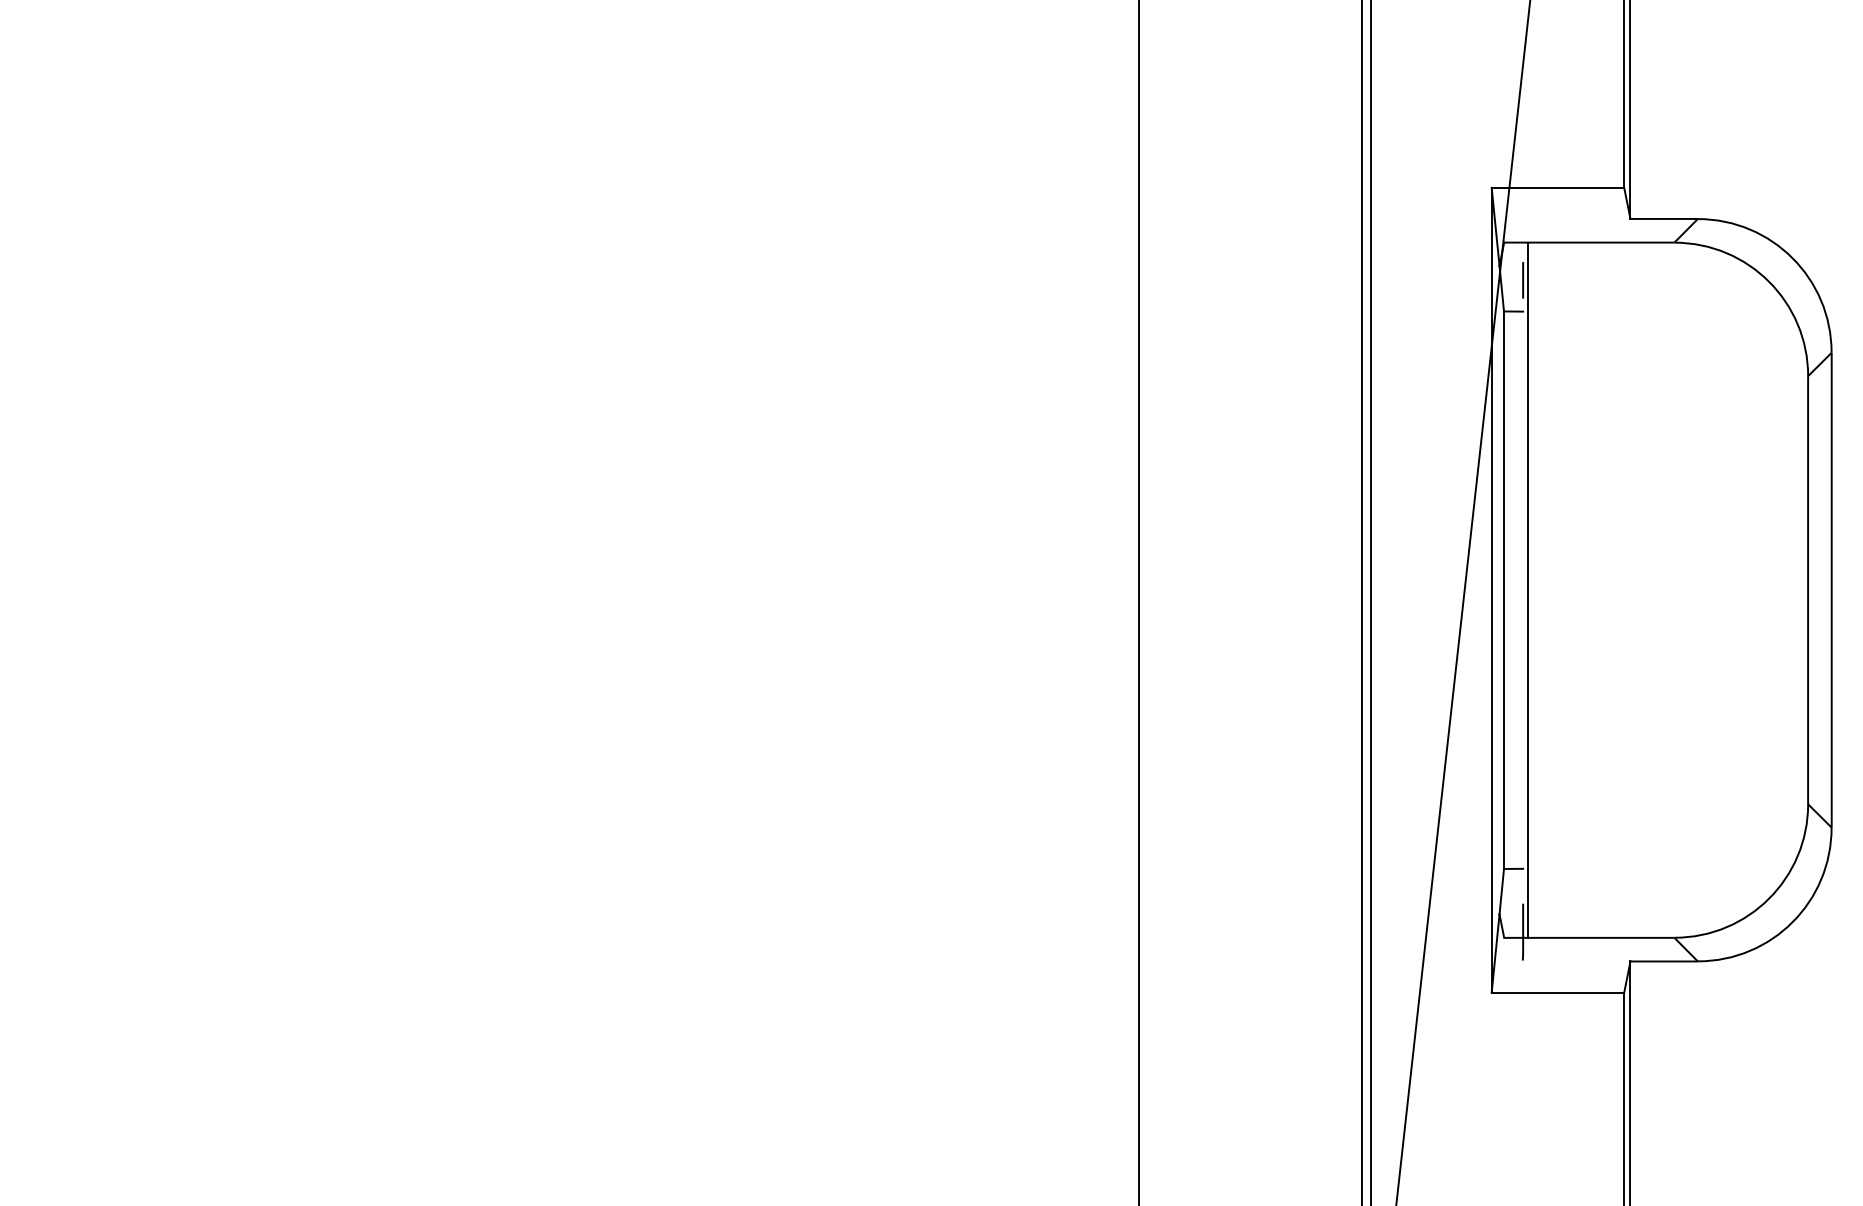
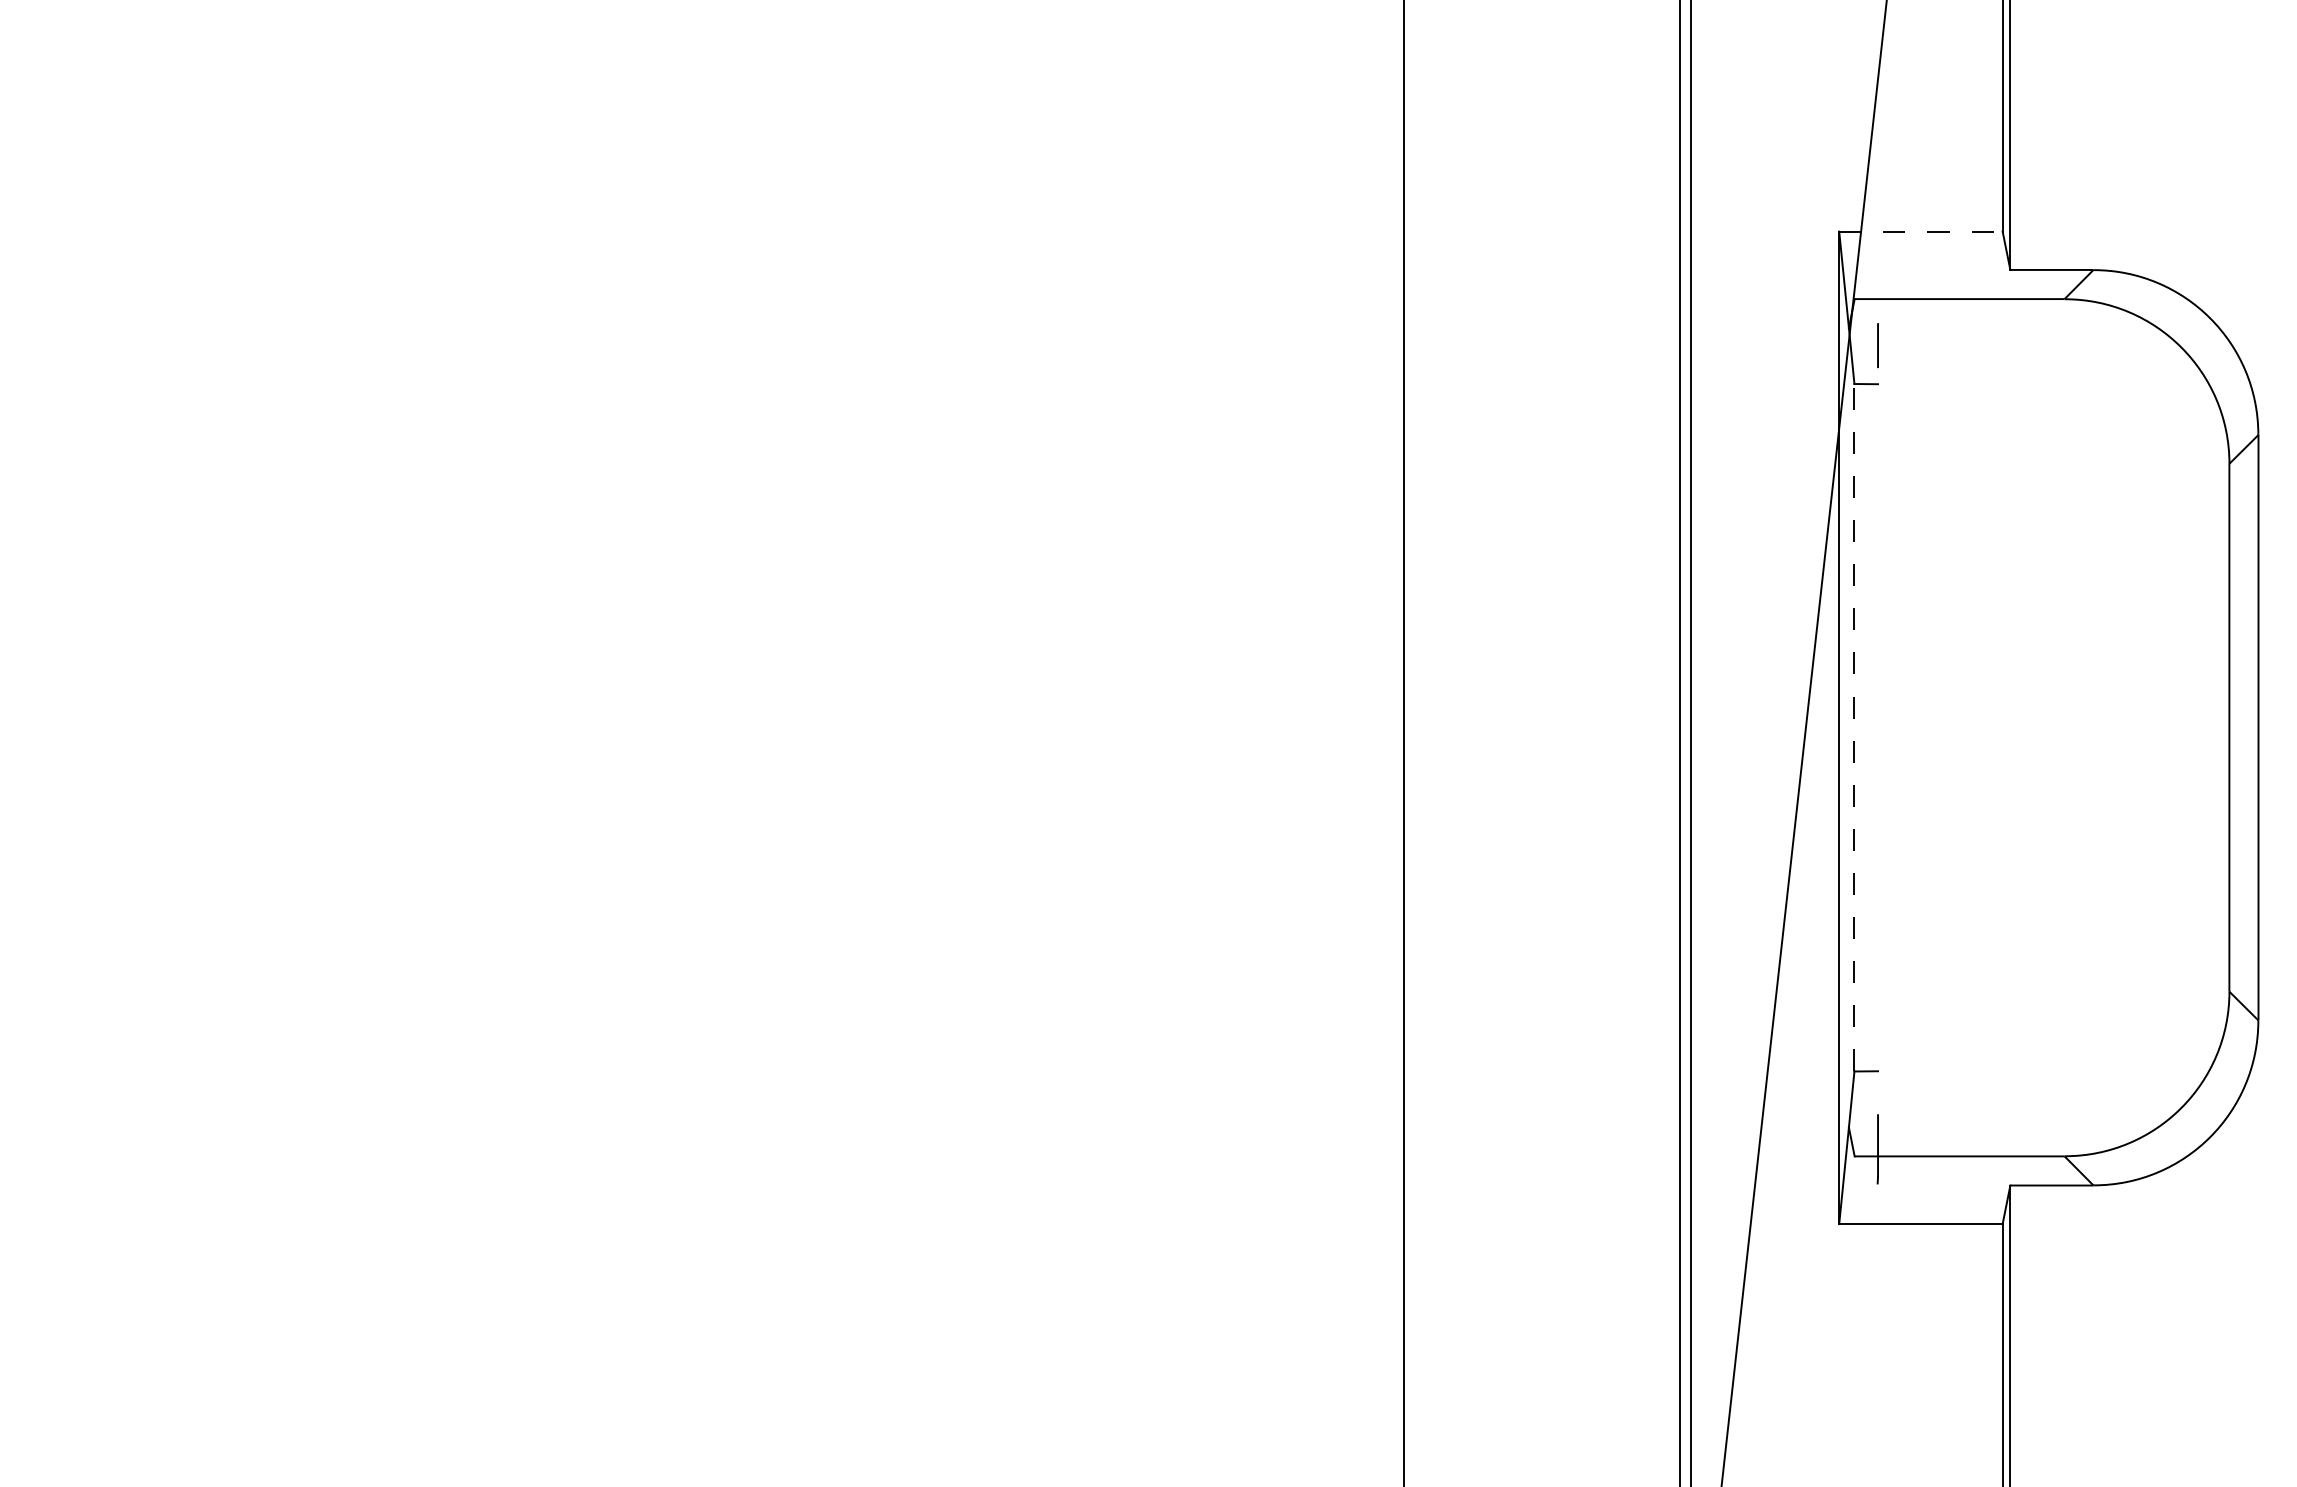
line: (1557, 187) -> (1920, 231), solid -> dashed
line: (1504, 590) -> (1854, 727), solid -> dashed
line: (1527, 590) -> (1883, 727), removed

